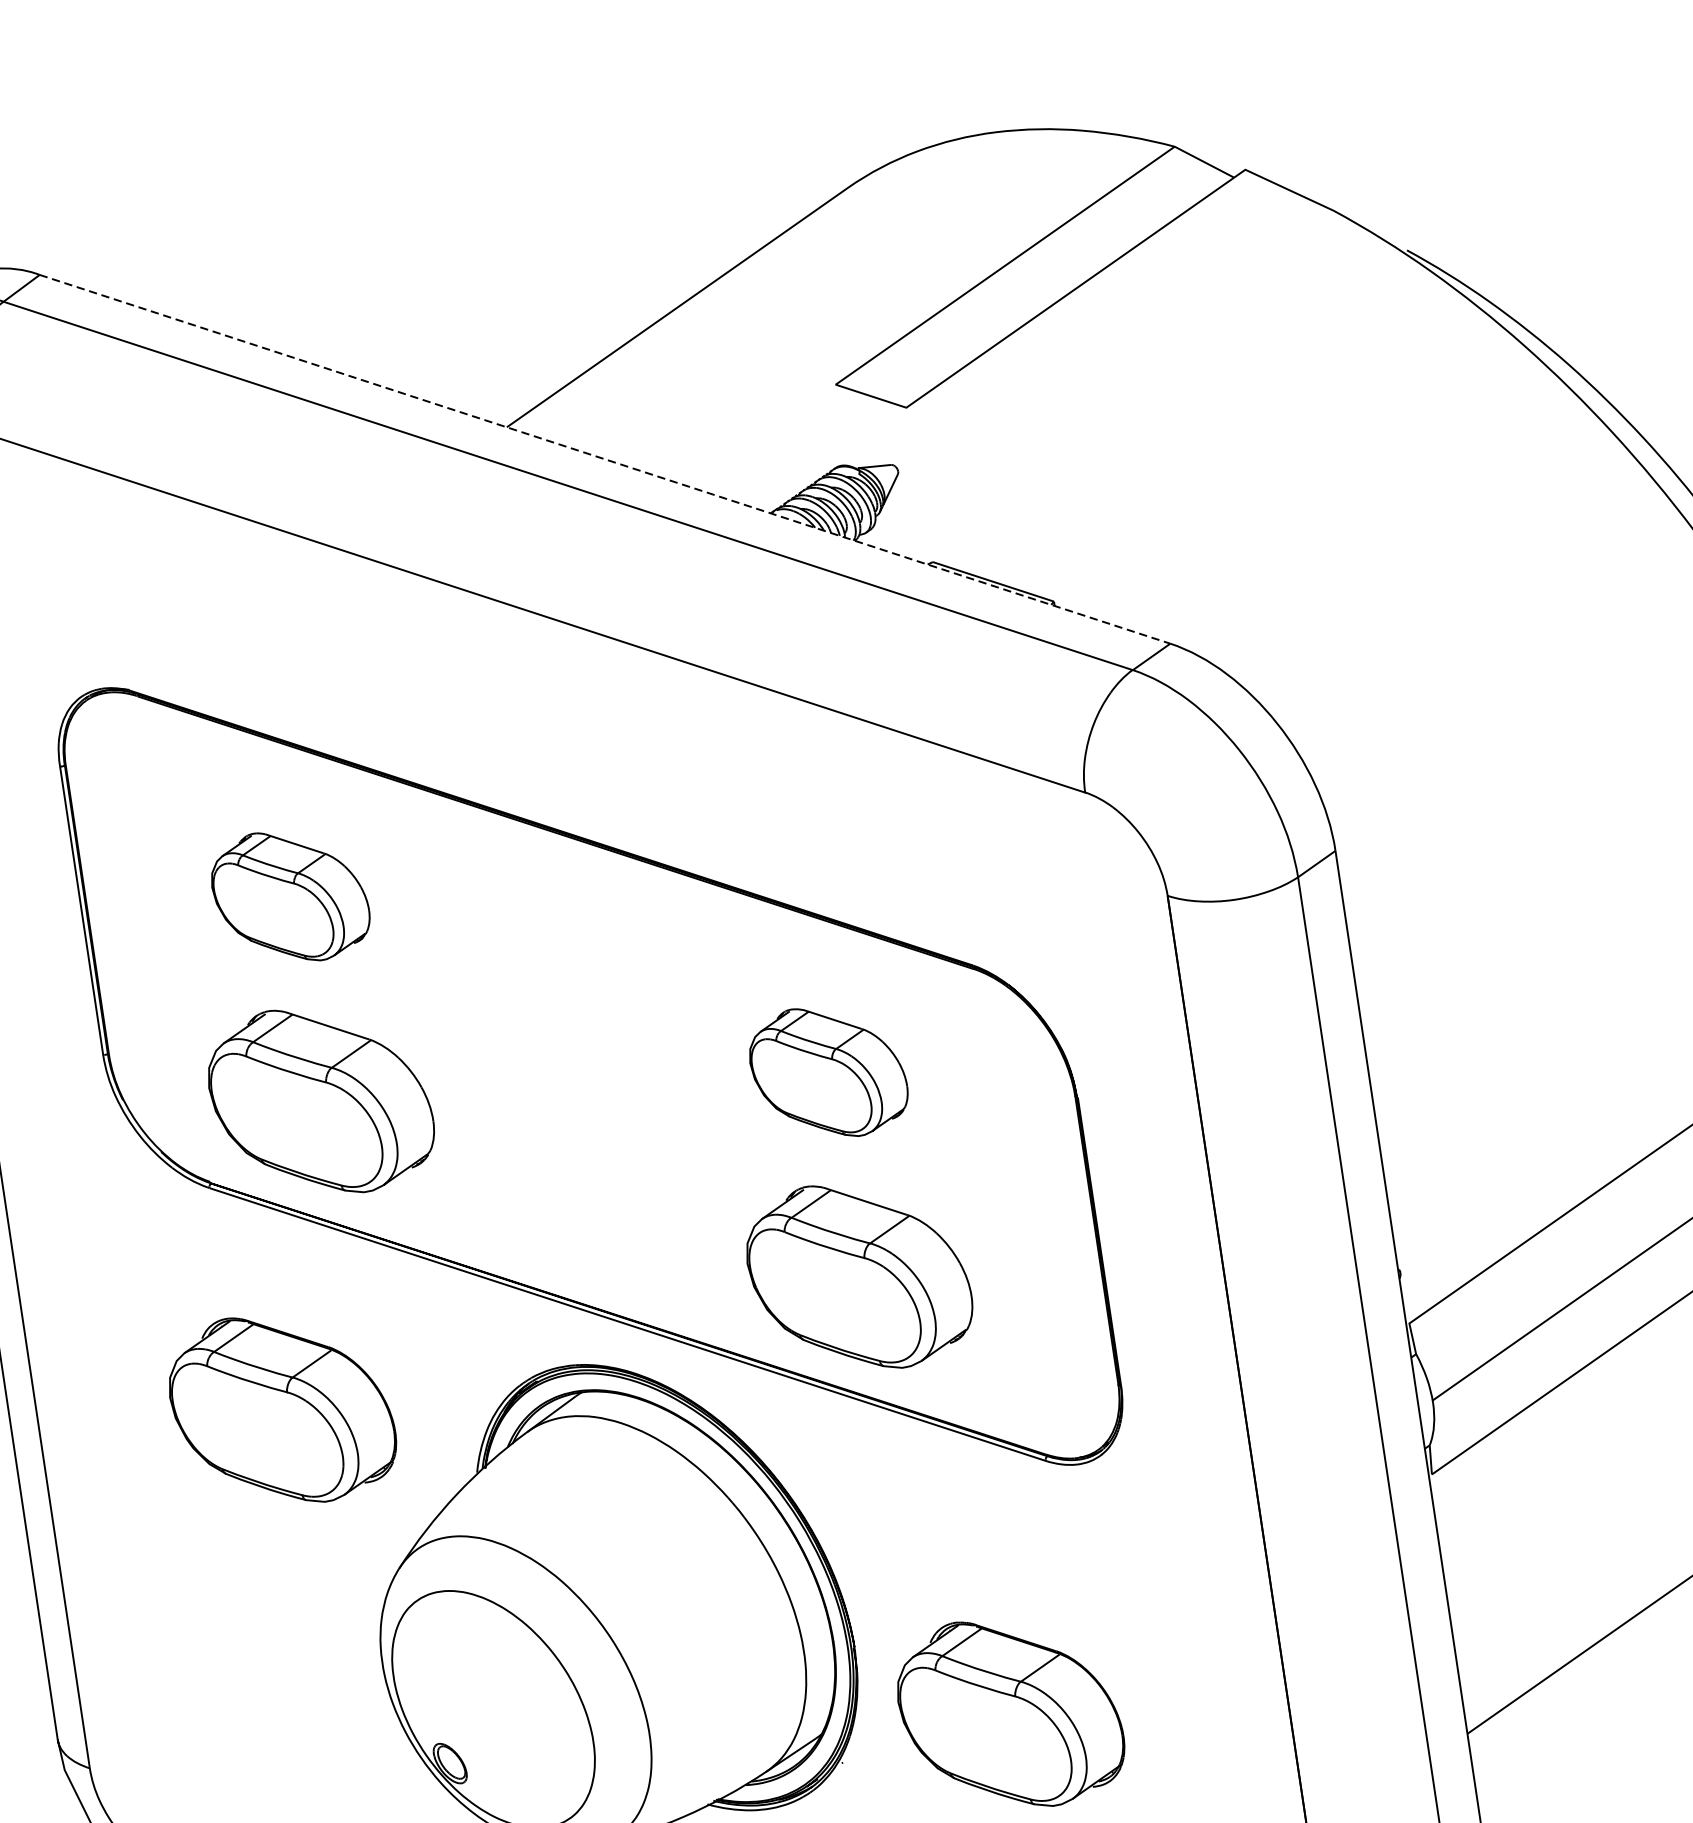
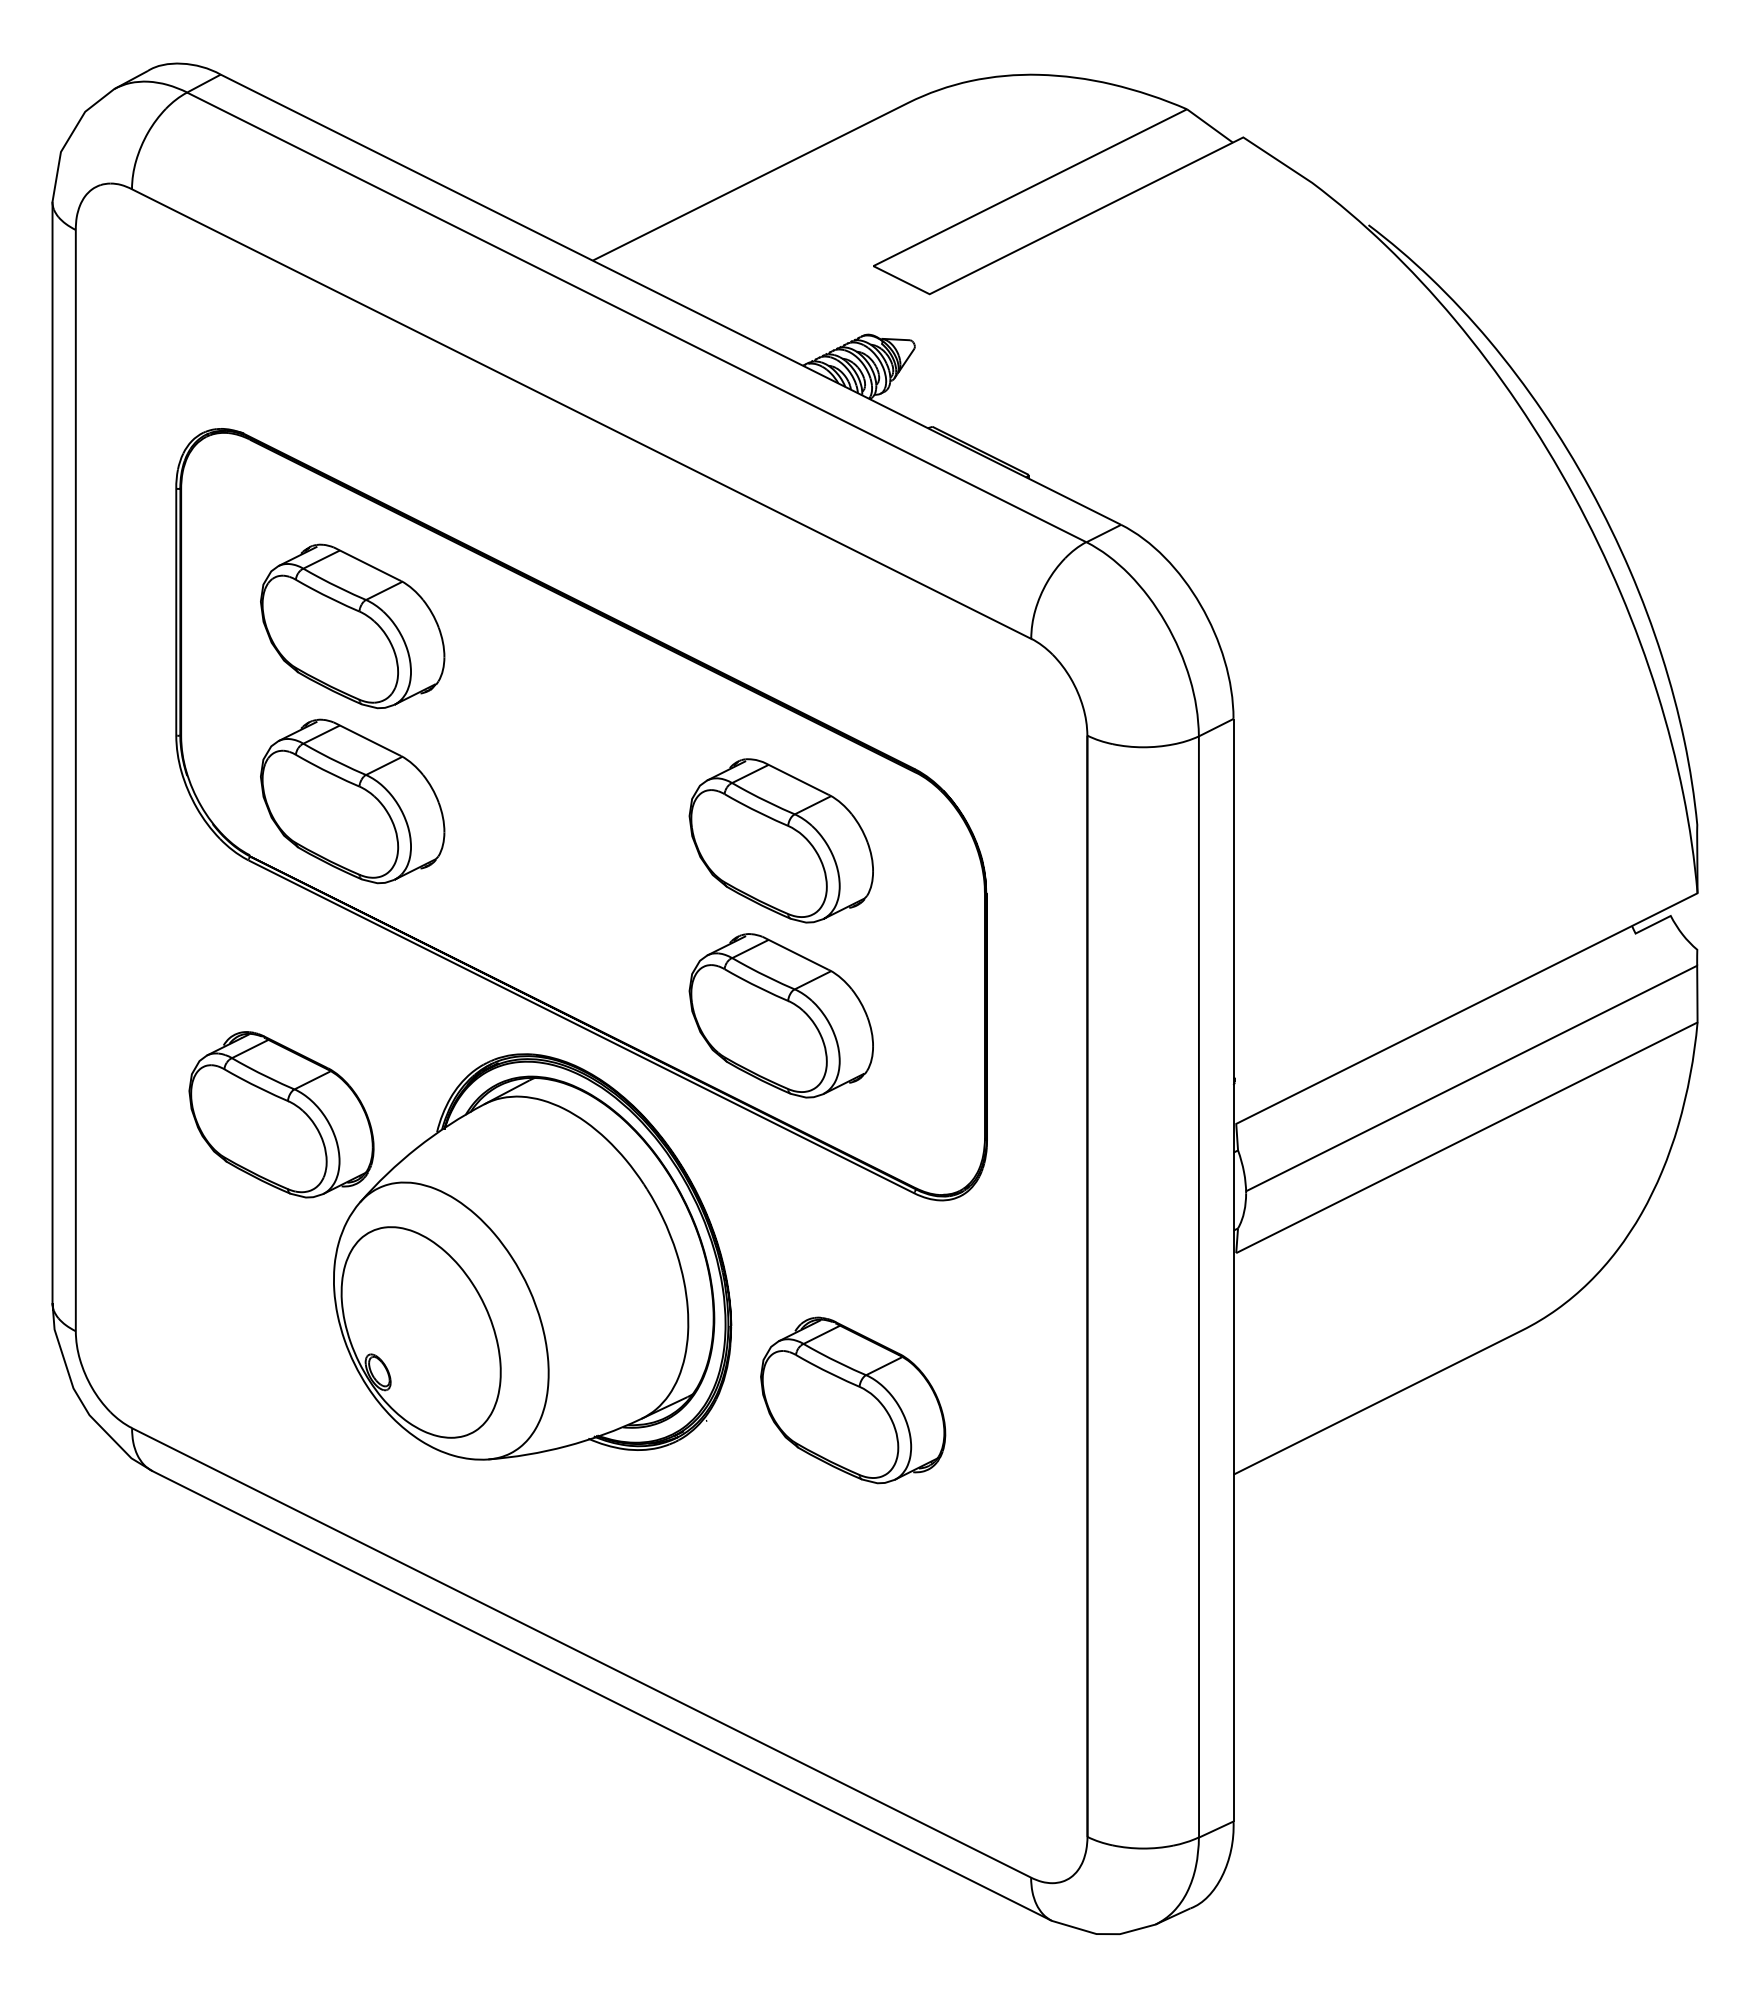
line: (605, 458) -> (671, 299), dashed -> solid
part: (290, 896) -> (352, 626), size x1.43
part: (827, 1071) -> (780, 840), size x1.43
part: (281, 1409) -> (281, 1114), moved

